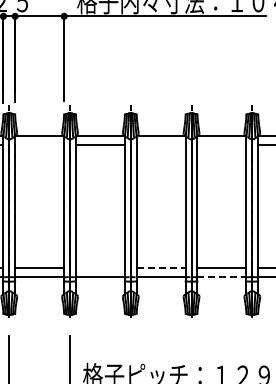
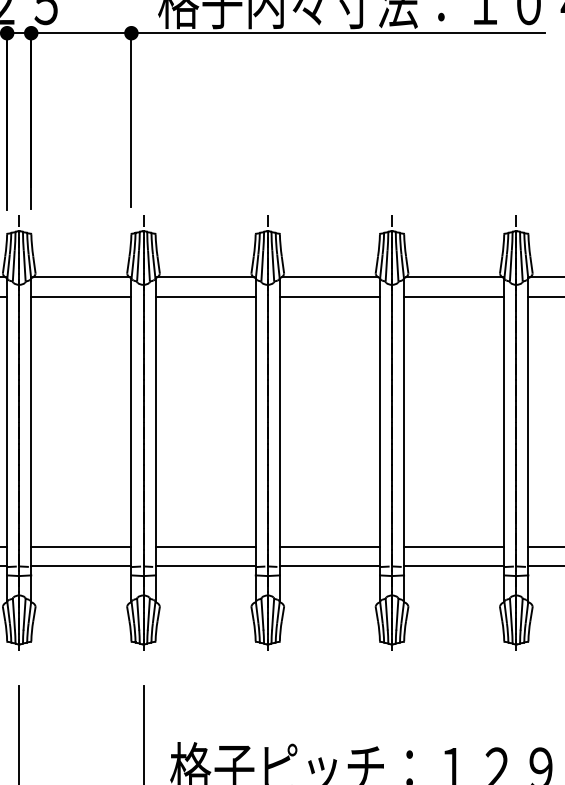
line: (39, 145) -> (81, 297), added
line: (160, 145) -> (328, 297), added
line: (221, 145) -> (453, 297), added
line: (99, 267) -> (203, 546), added
line: (161, 267) -> (330, 546), dashed -> solid
line: (222, 277) -> (455, 567), dashed -> solid

